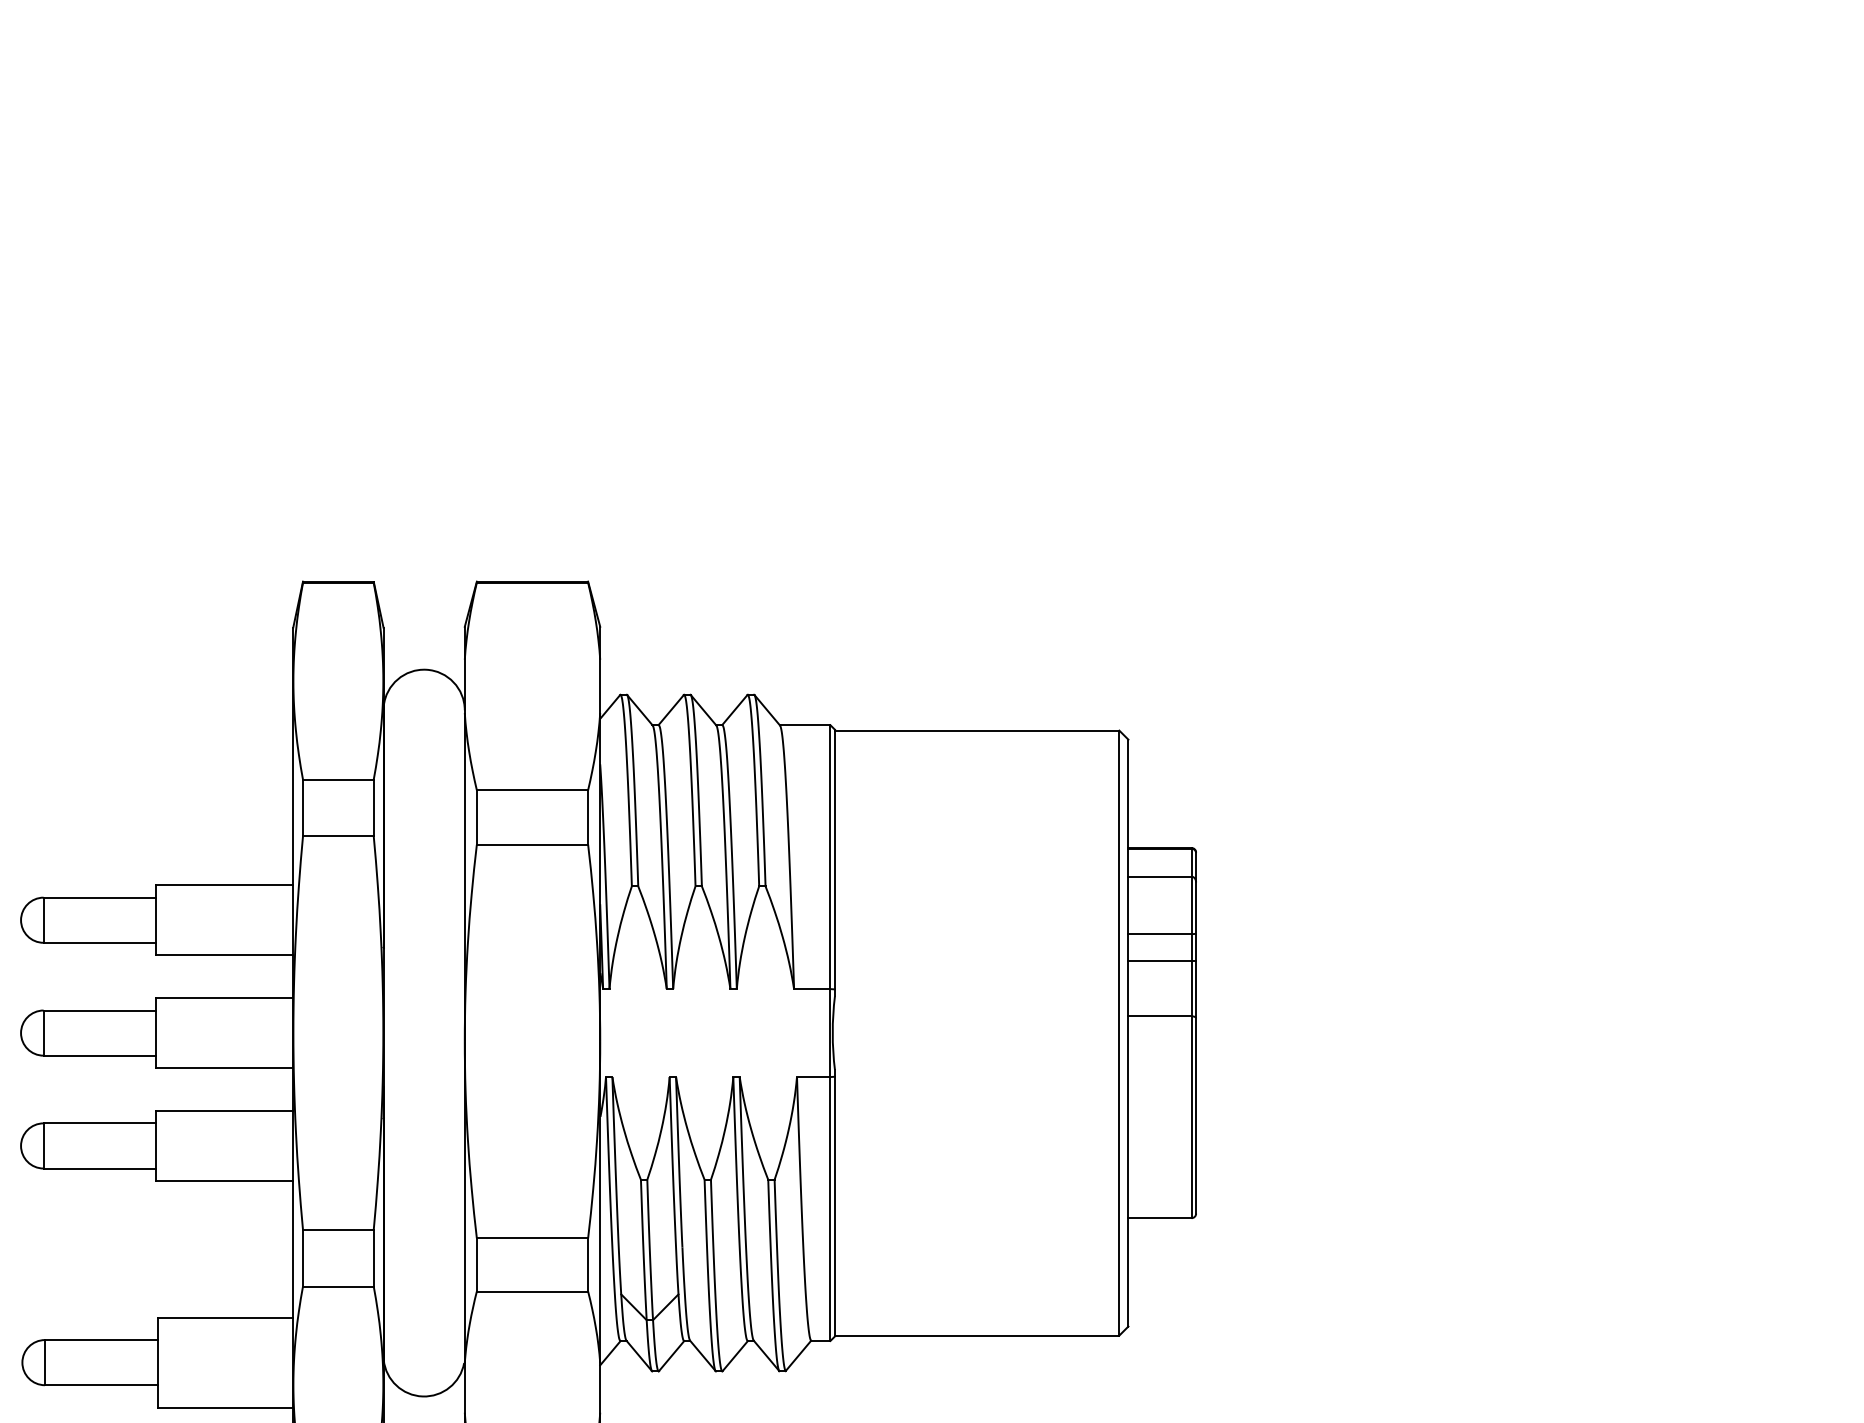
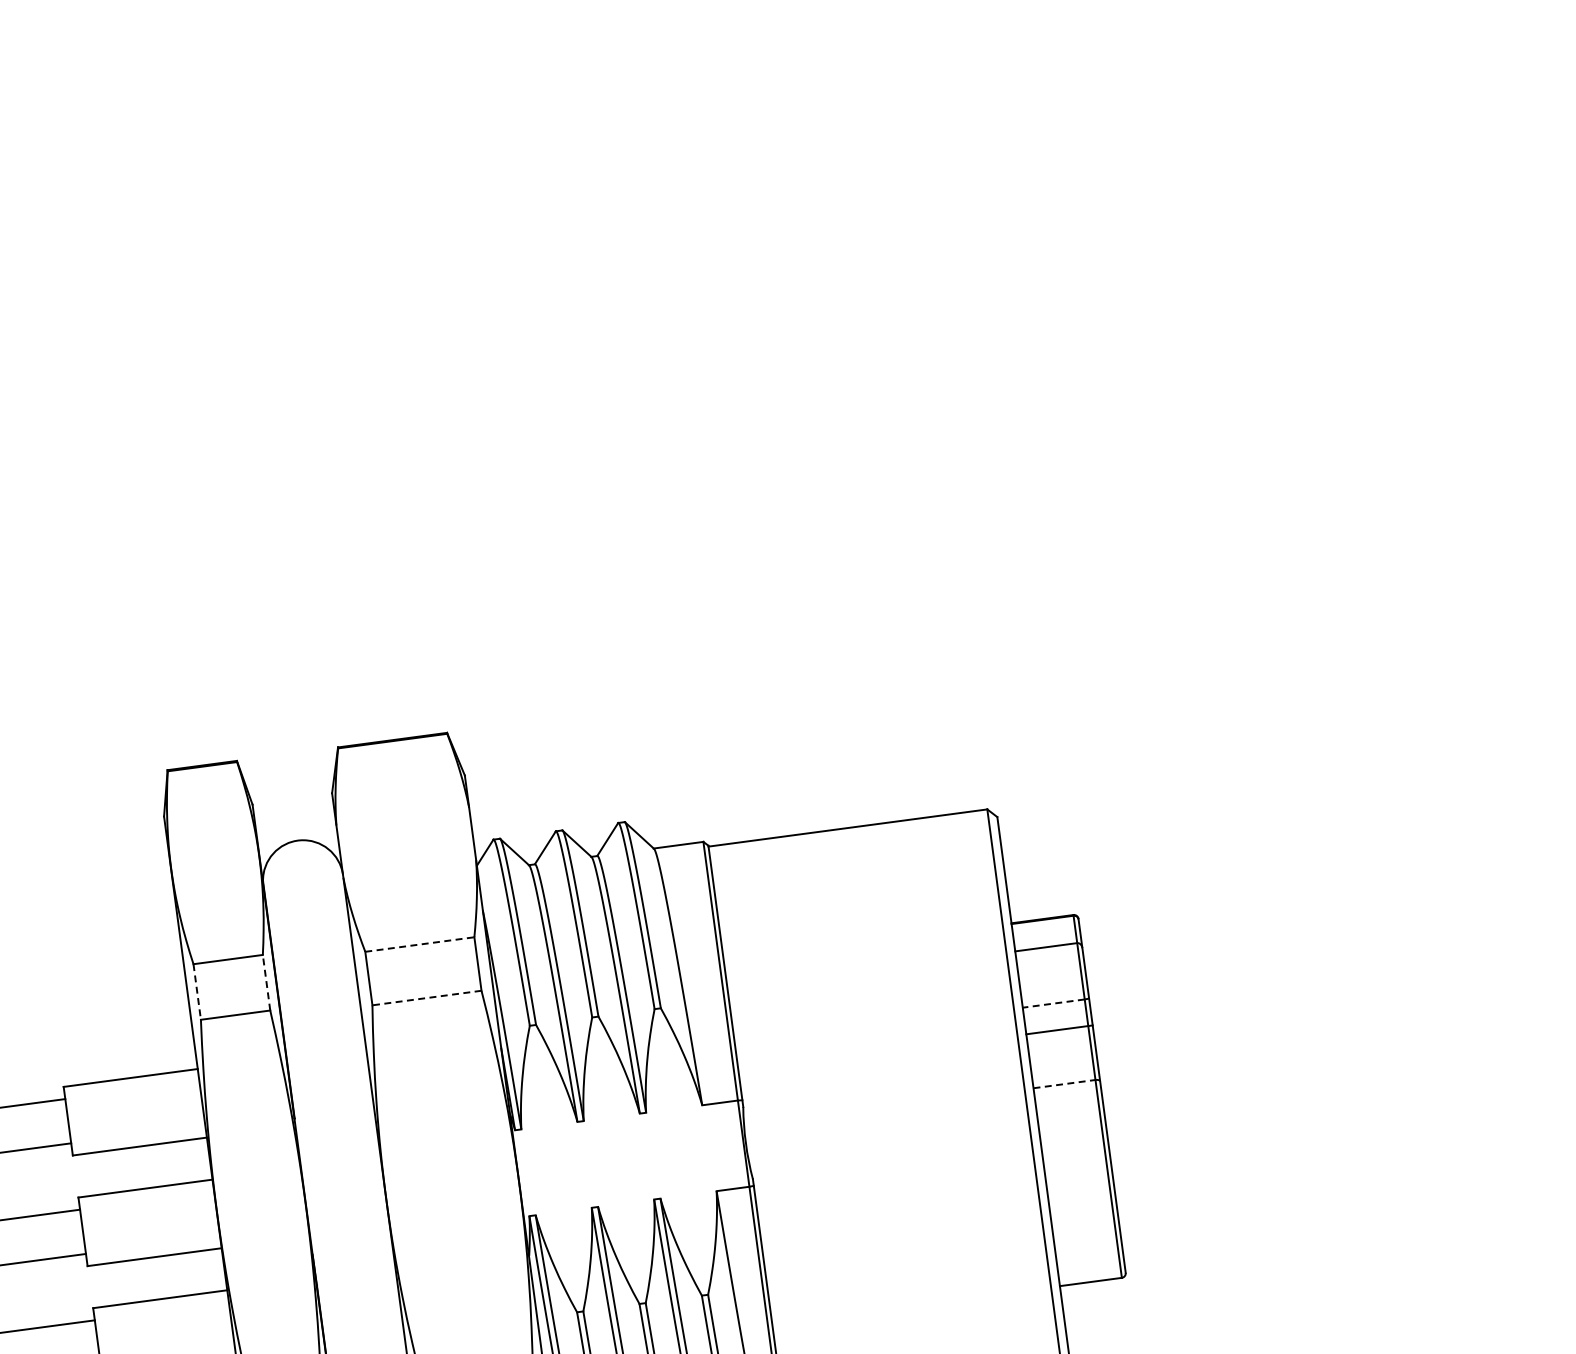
line: (532, 790) -> (419, 944), solid -> dashed
line: (373, 807) -> (266, 982), solid -> dashed
line: (303, 808) -> (197, 992), solid -> dashed
line: (532, 844) -> (426, 997), solid -> dashed
line: (1160, 934) -> (1054, 1003), solid -> dashed
line: (1160, 1016) -> (1065, 1084), solid -> dashed

